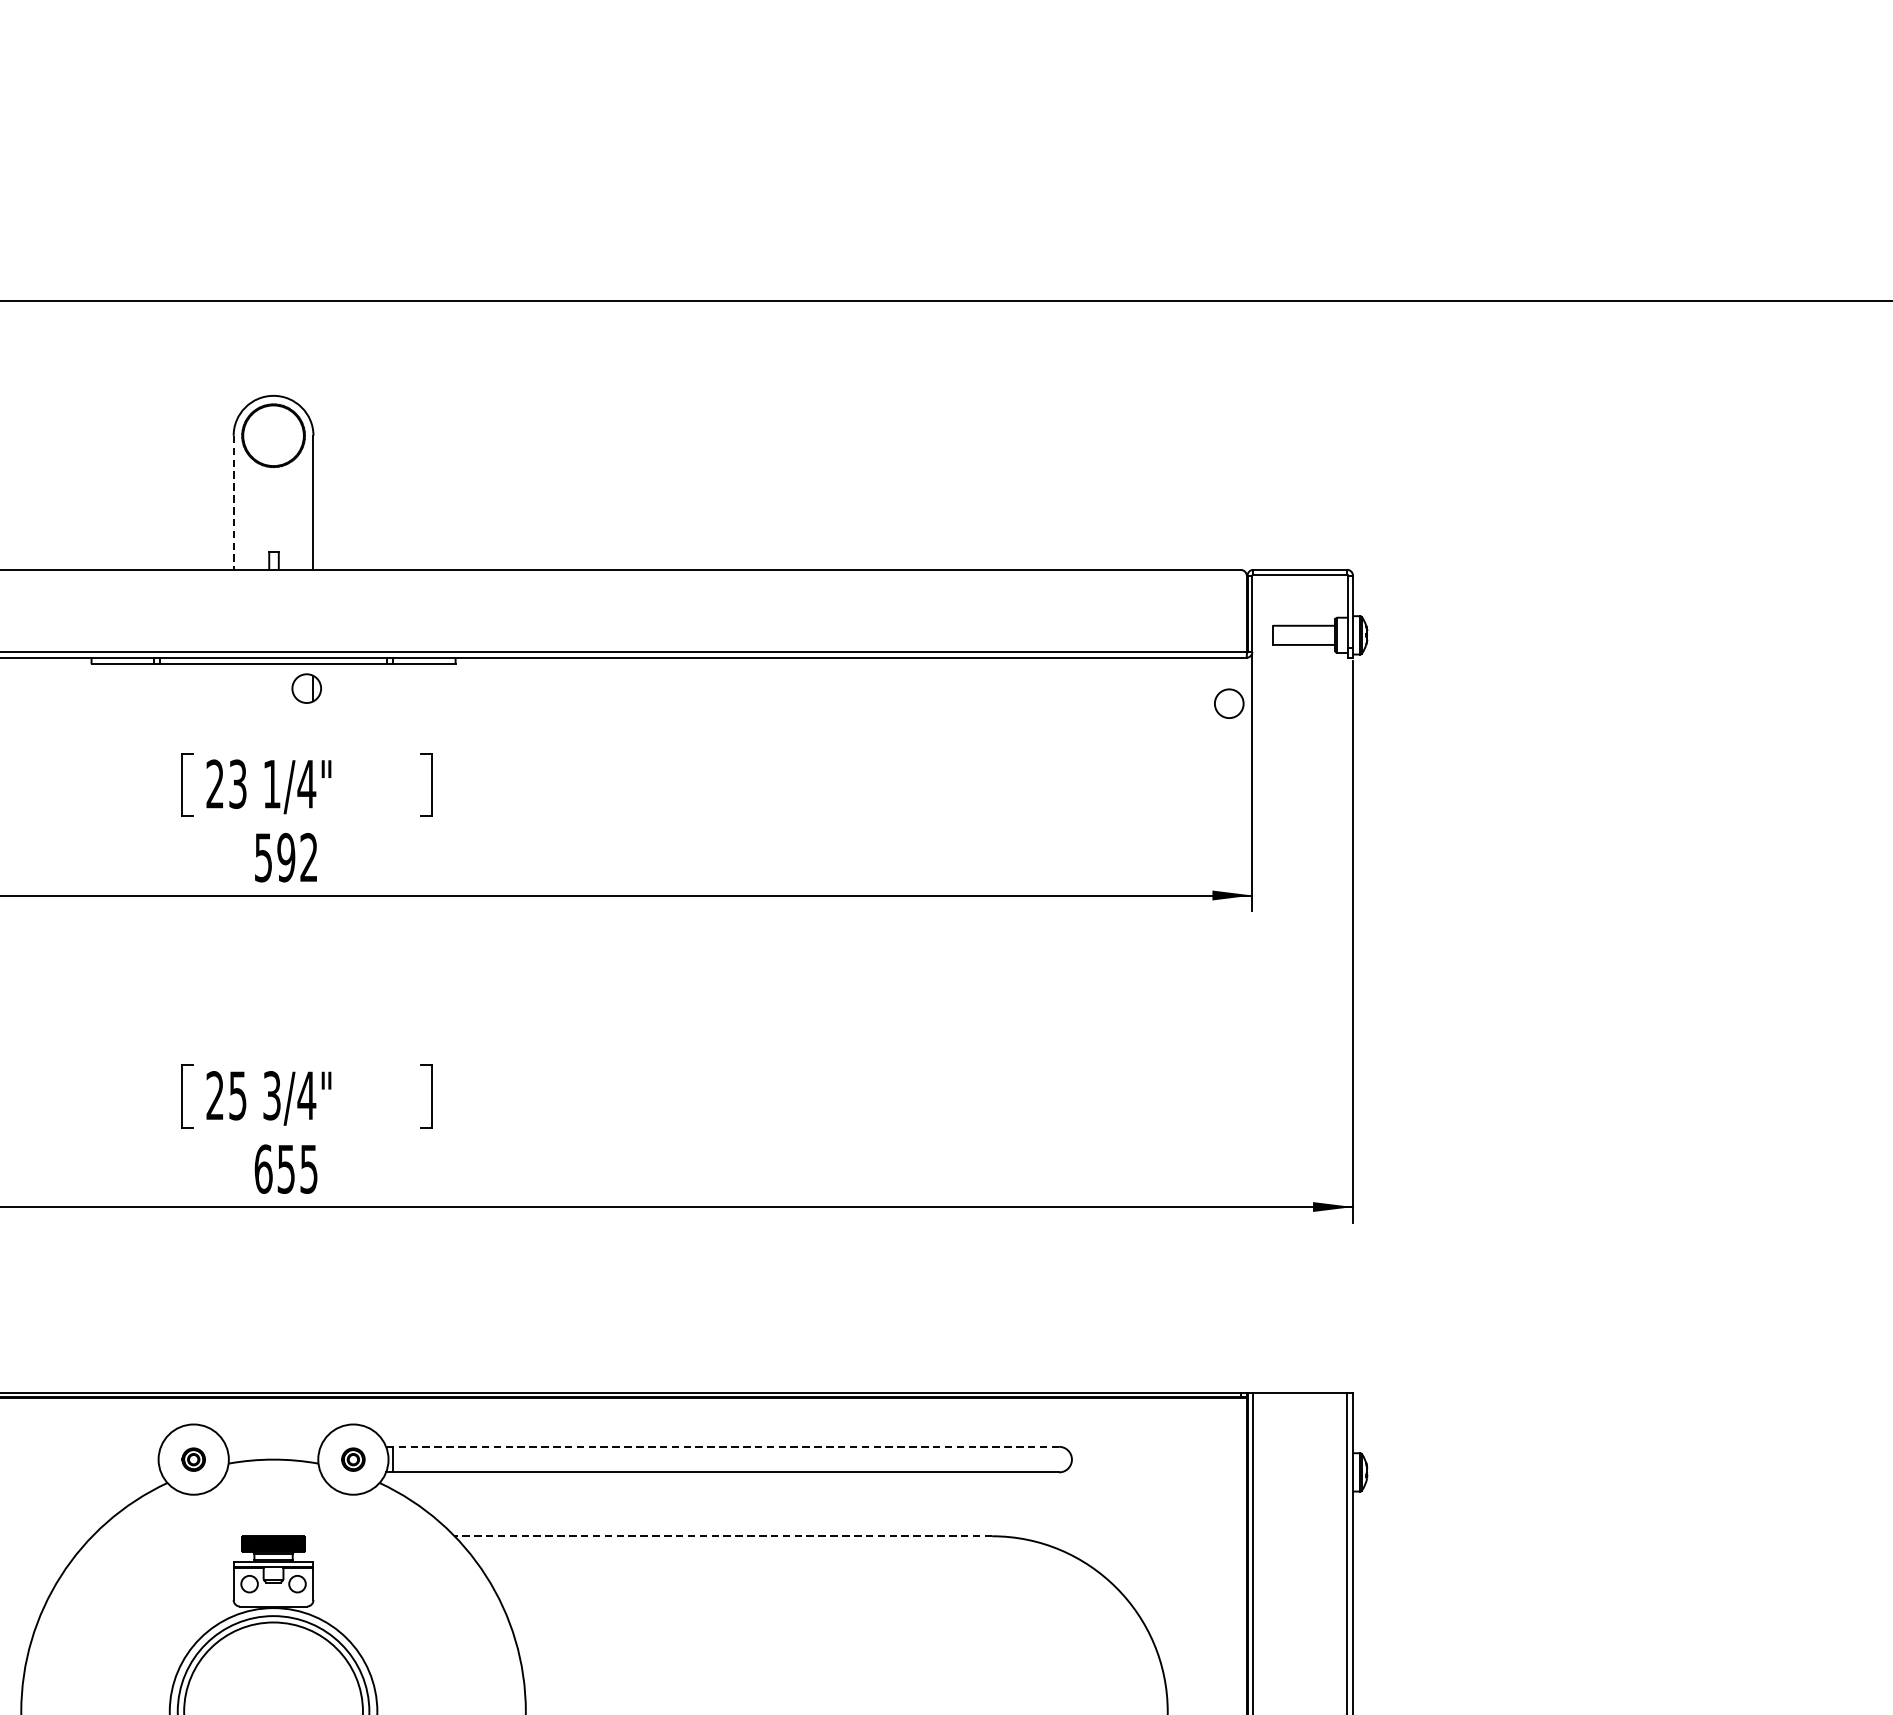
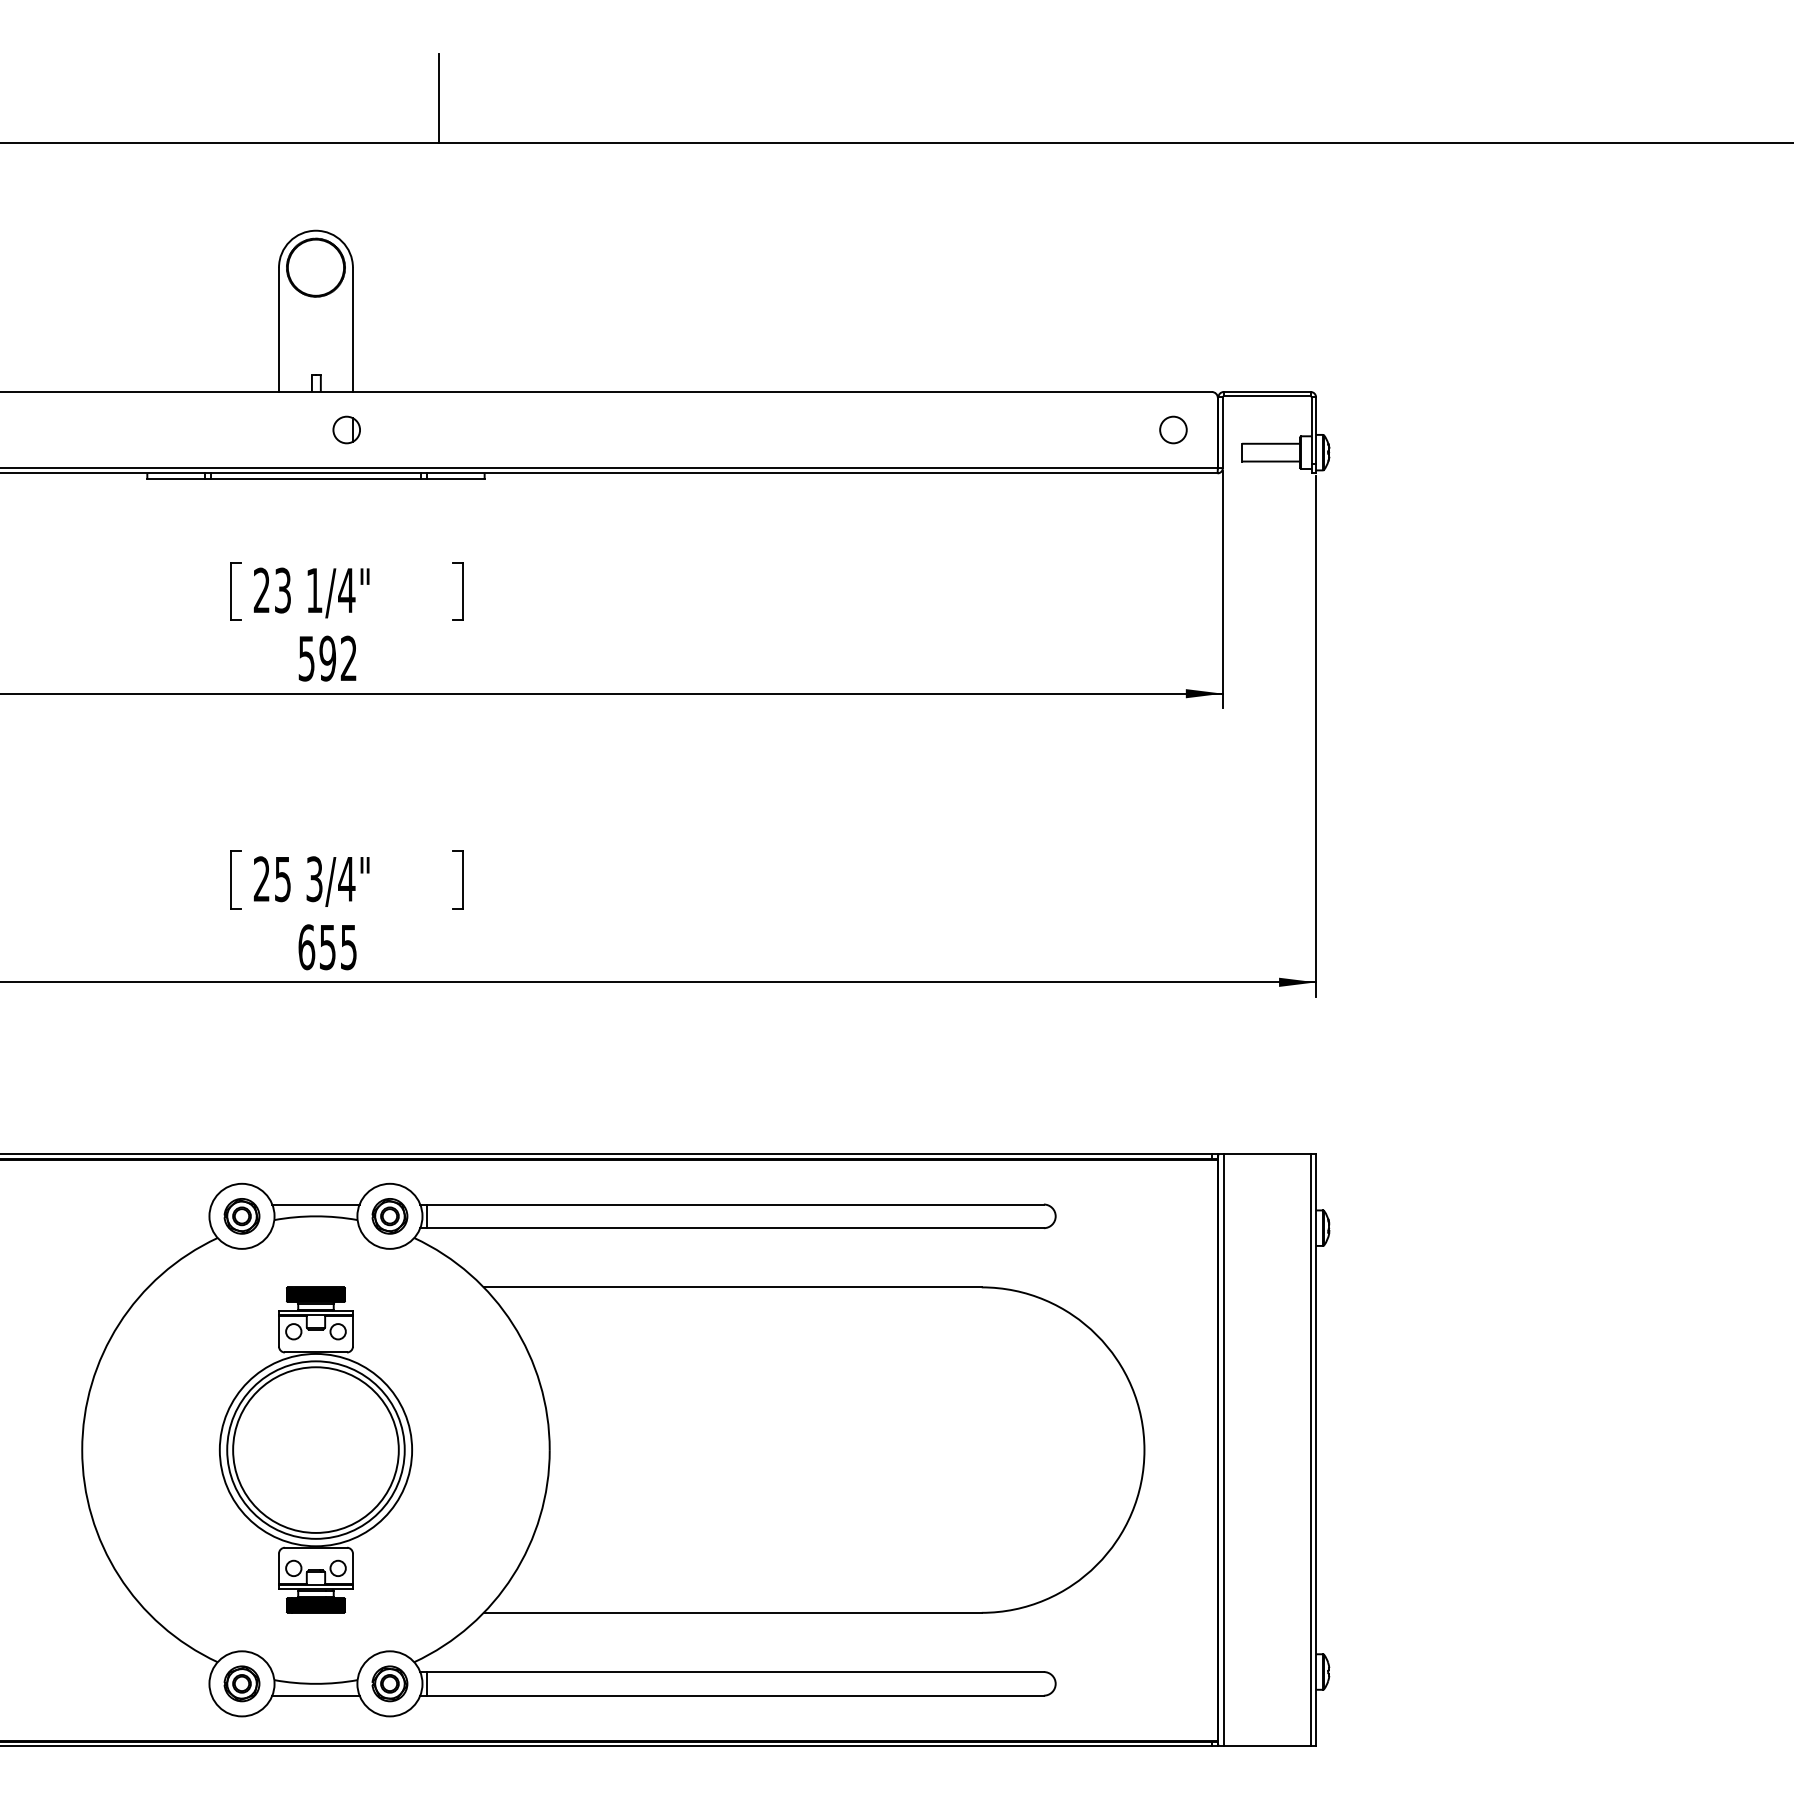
line: (406, 253) -> (439, 98), added
line: (234, 503) -> (279, 330), dashed -> solid
part: (306, 688) -> (346, 429), moved
circle: (1229, 703) -> (1173, 429), moved
line: (273, 1446) -> (315, 1204), added
line: (723, 1446) -> (732, 1204), dashed -> solid
part: (193, 1459) -> (241, 1216), size x1.67
part: (352, 1459) -> (389, 1216), size x1.67
line: (723, 1536) -> (732, 1287), dashed -> solid

